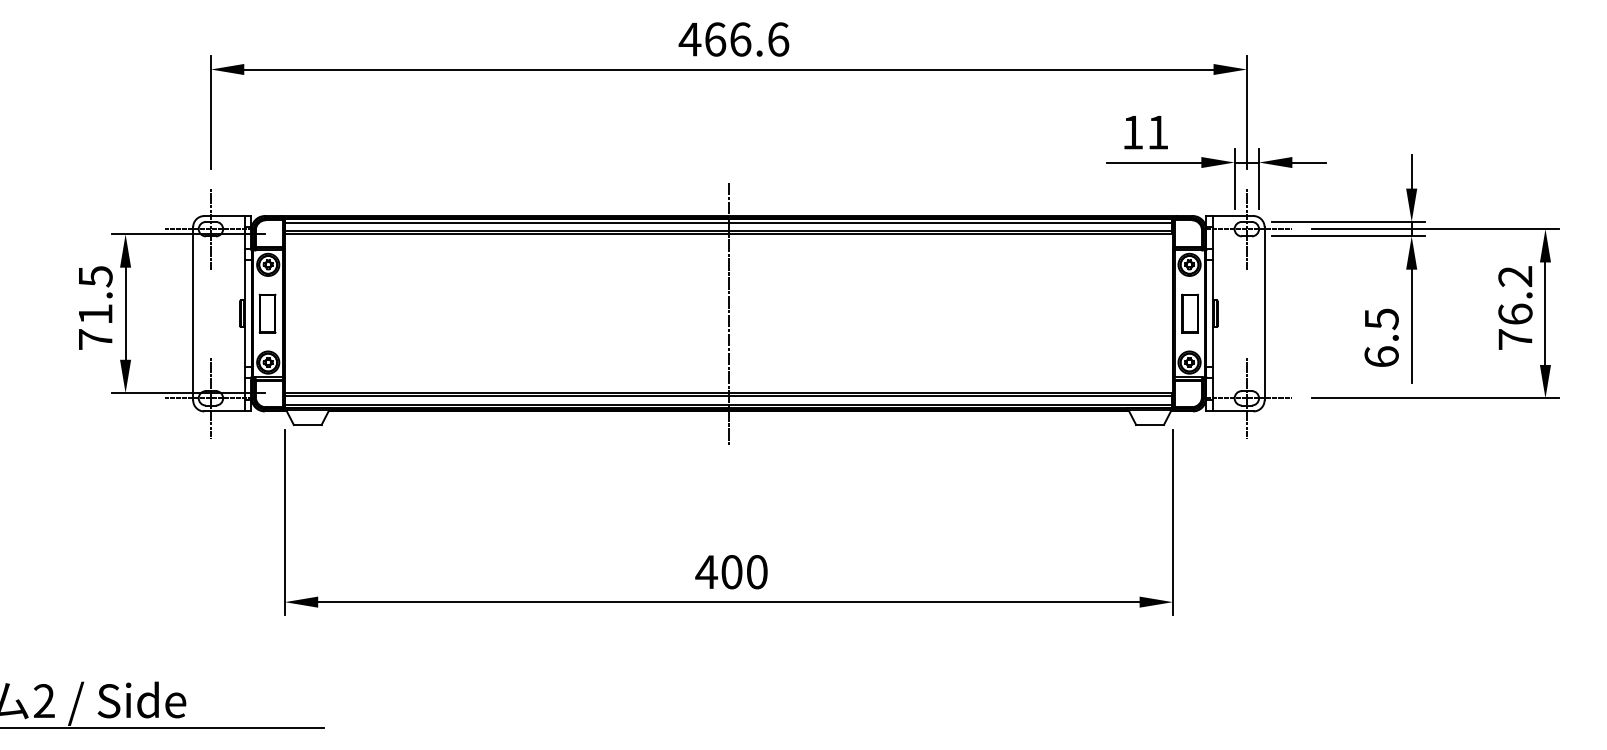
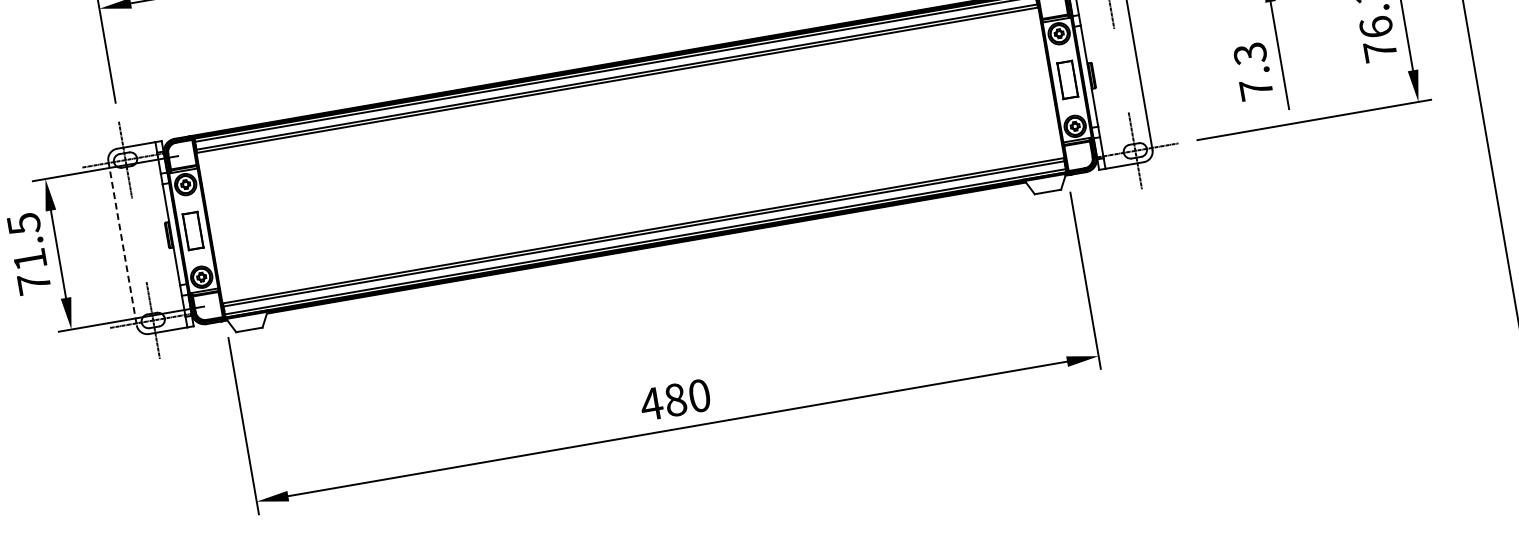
line: (193, 313) -> (122, 242), solid -> dashed
line: (728, 313) -> (630, 155), removed
text: (1381, 337) -> (1253, 71), 6.5 -> 7.3
text: (731, 572) -> (675, 400), 400 -> 480

